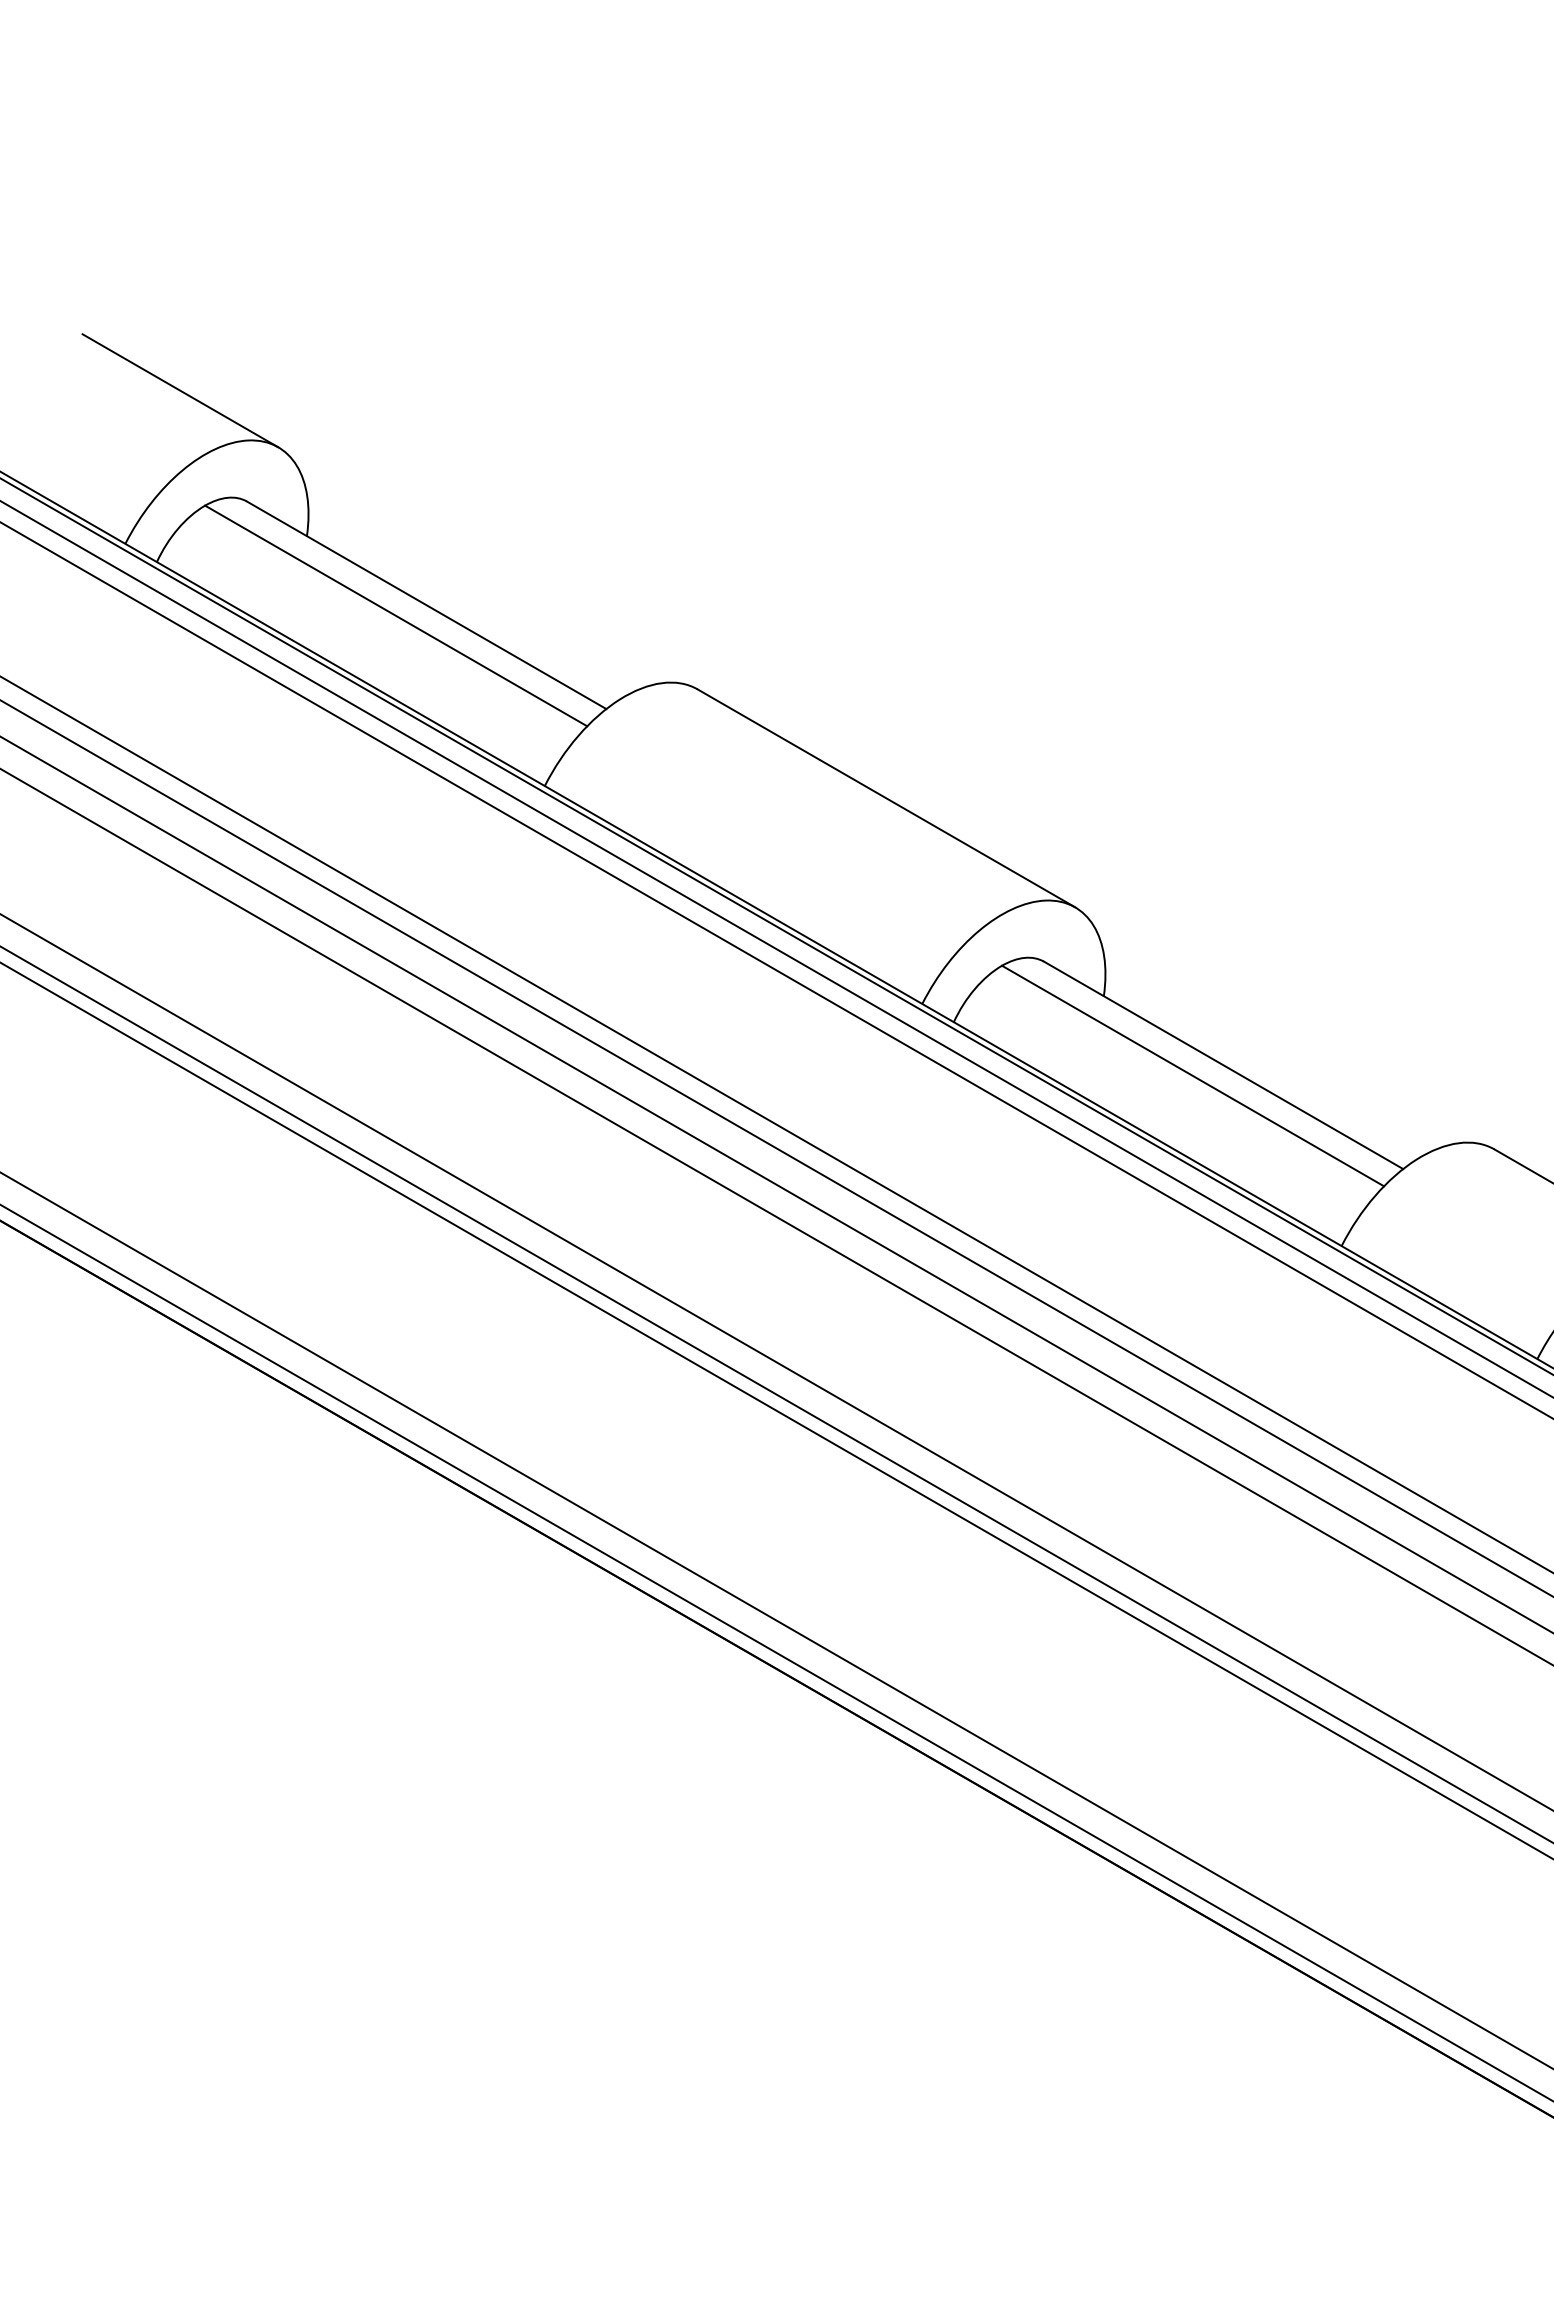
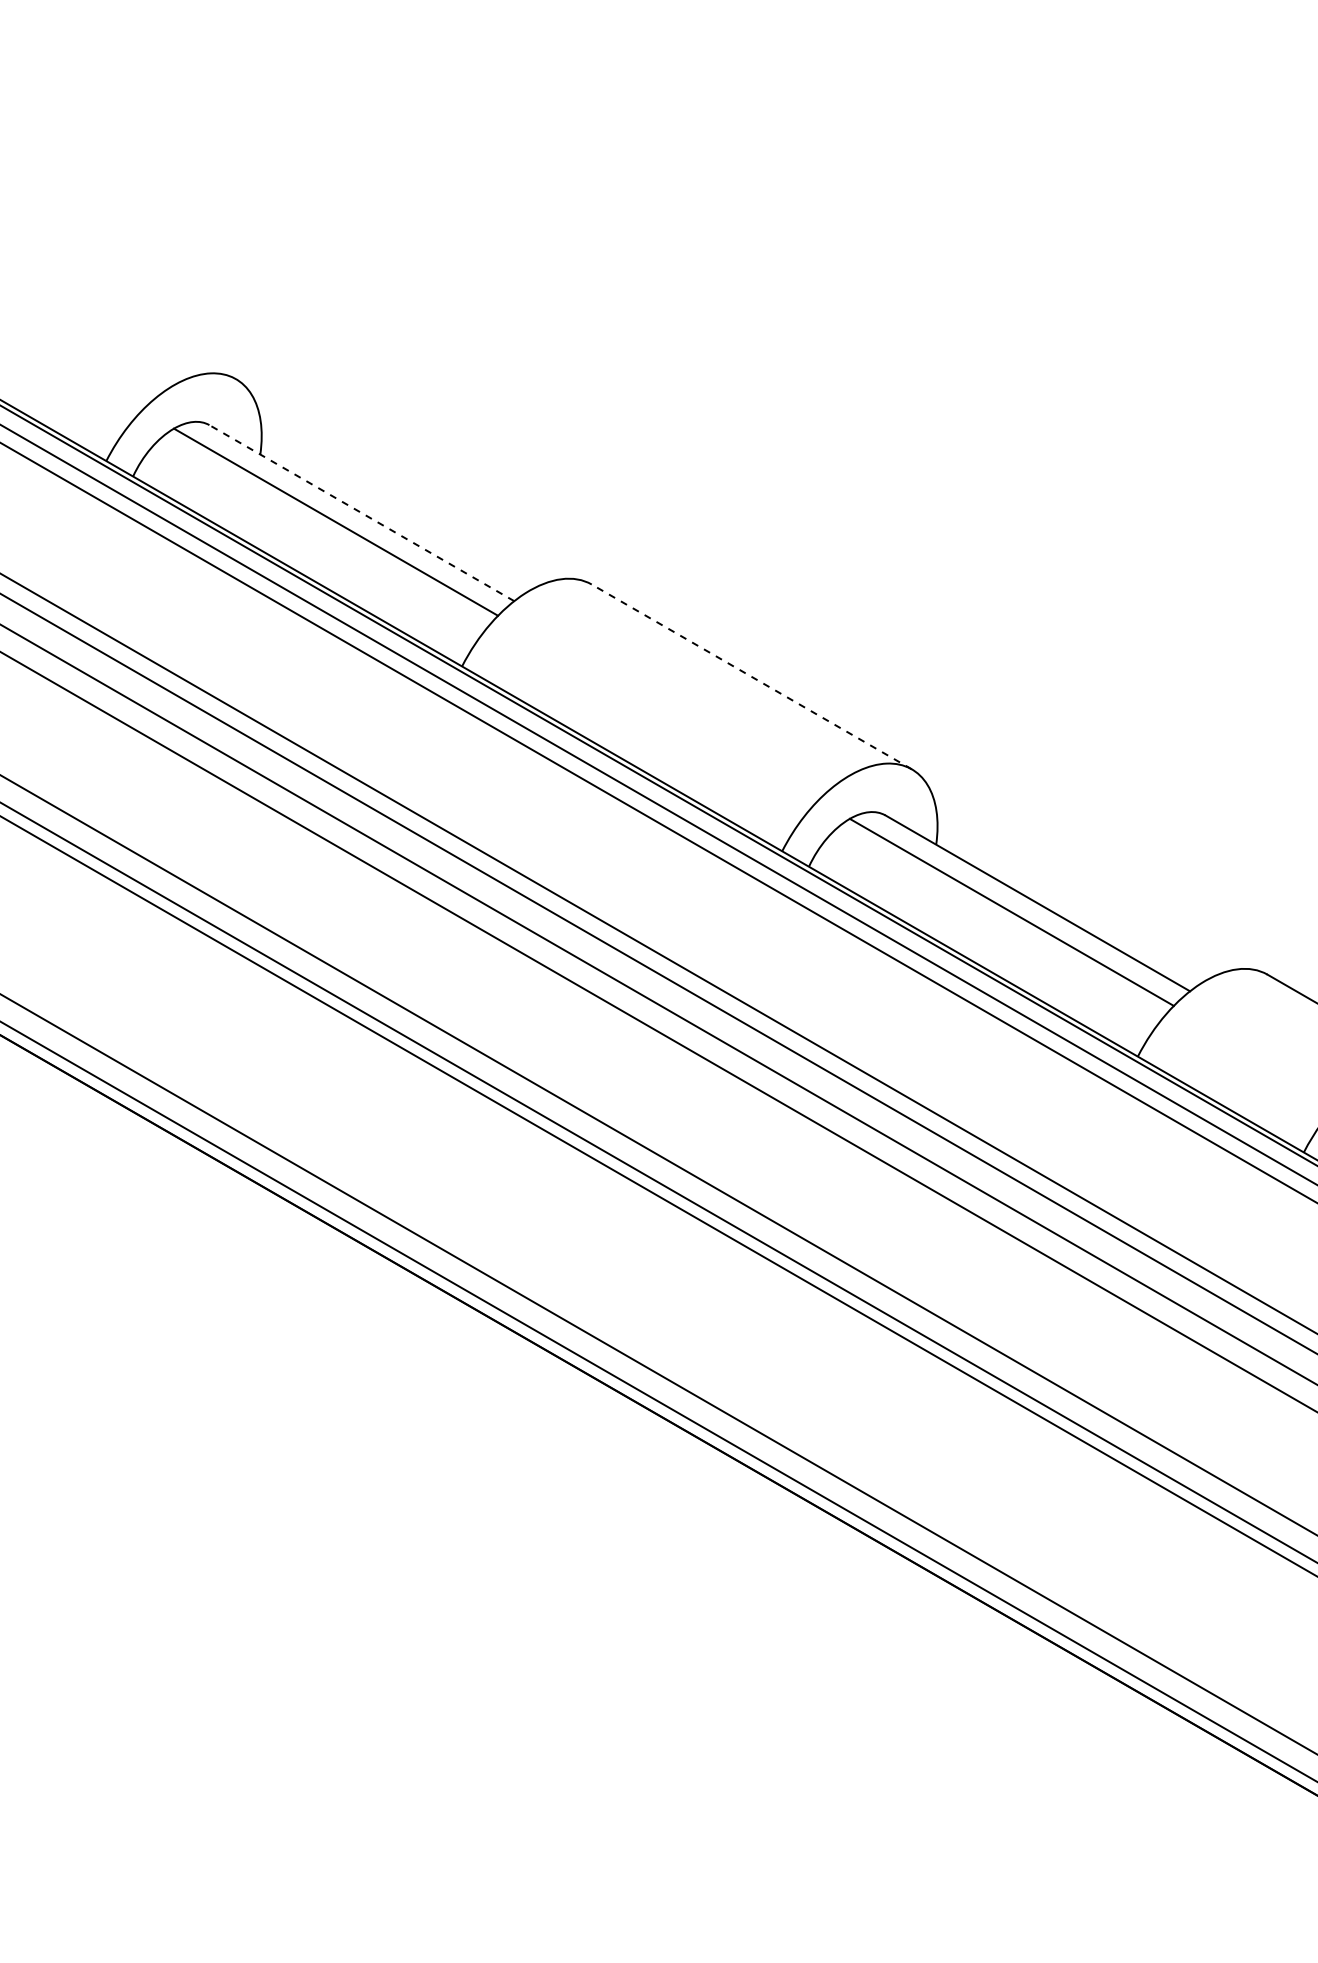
line: (180, 391) -> (153, 331), removed
line: (426, 605) -> (361, 513), solid -> dashed
line: (886, 797) -> (751, 676), solid -> dashed

